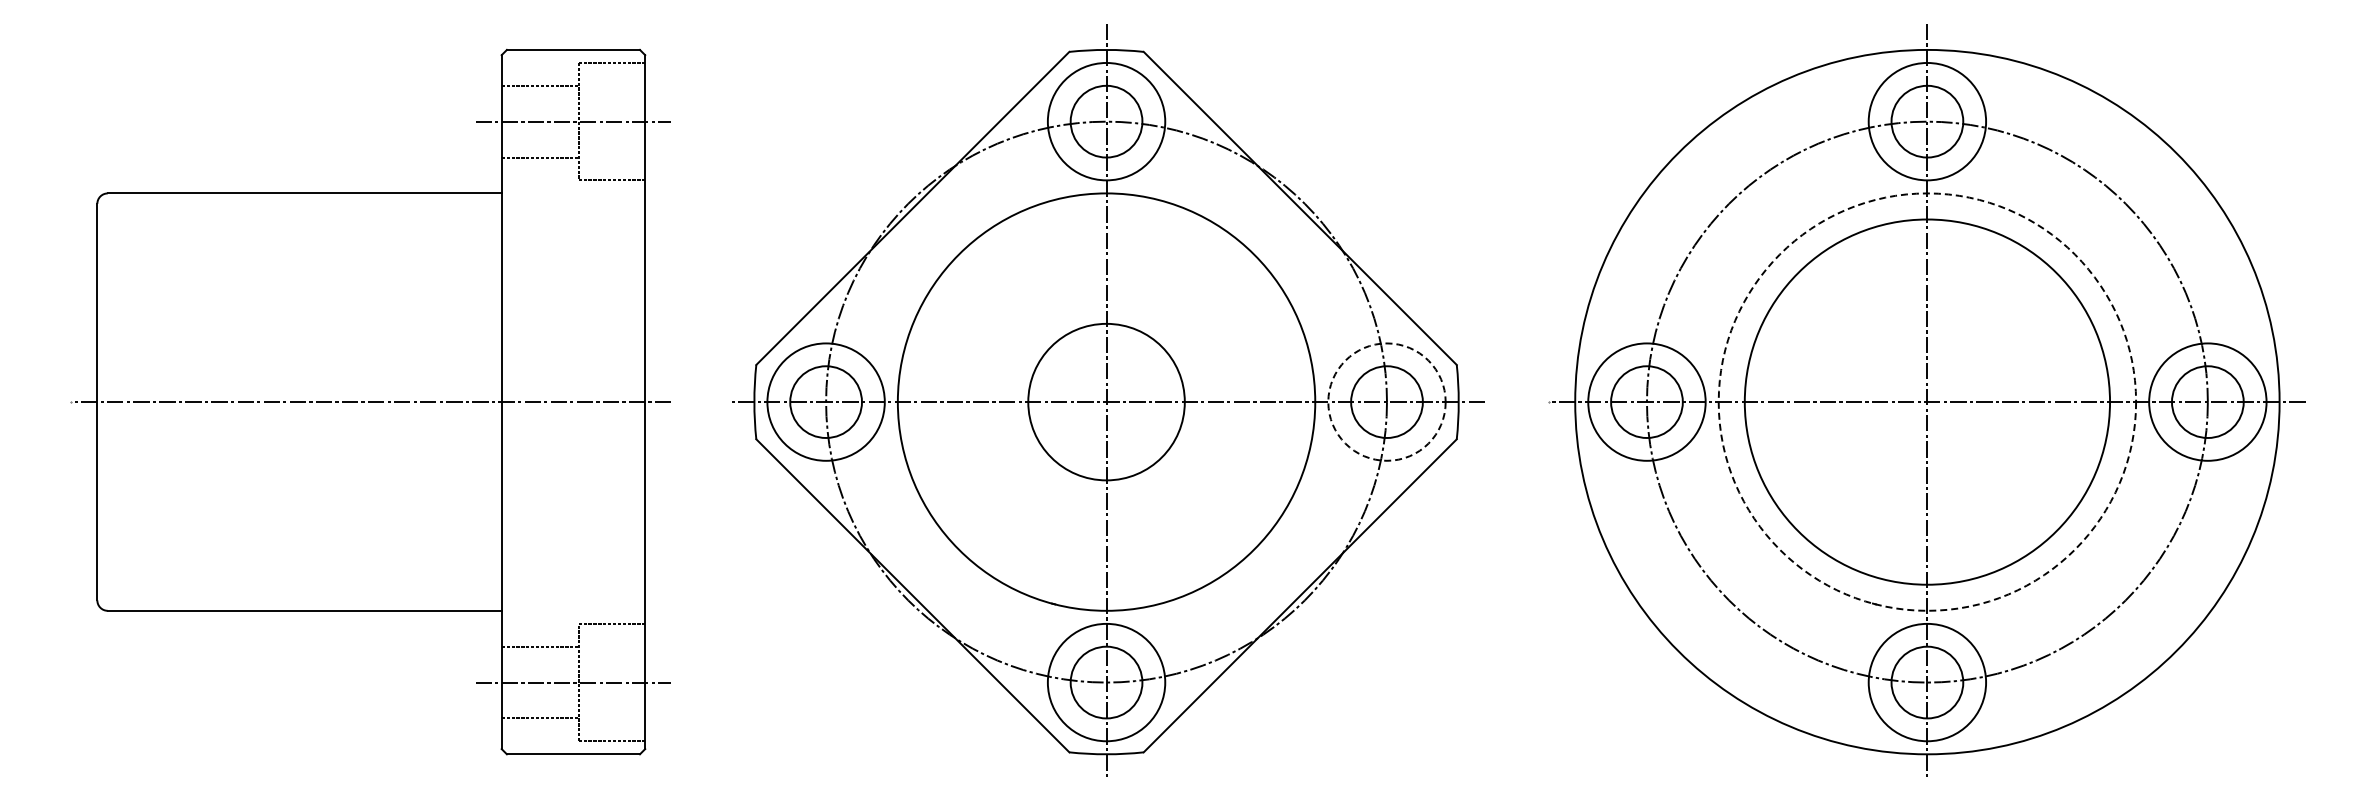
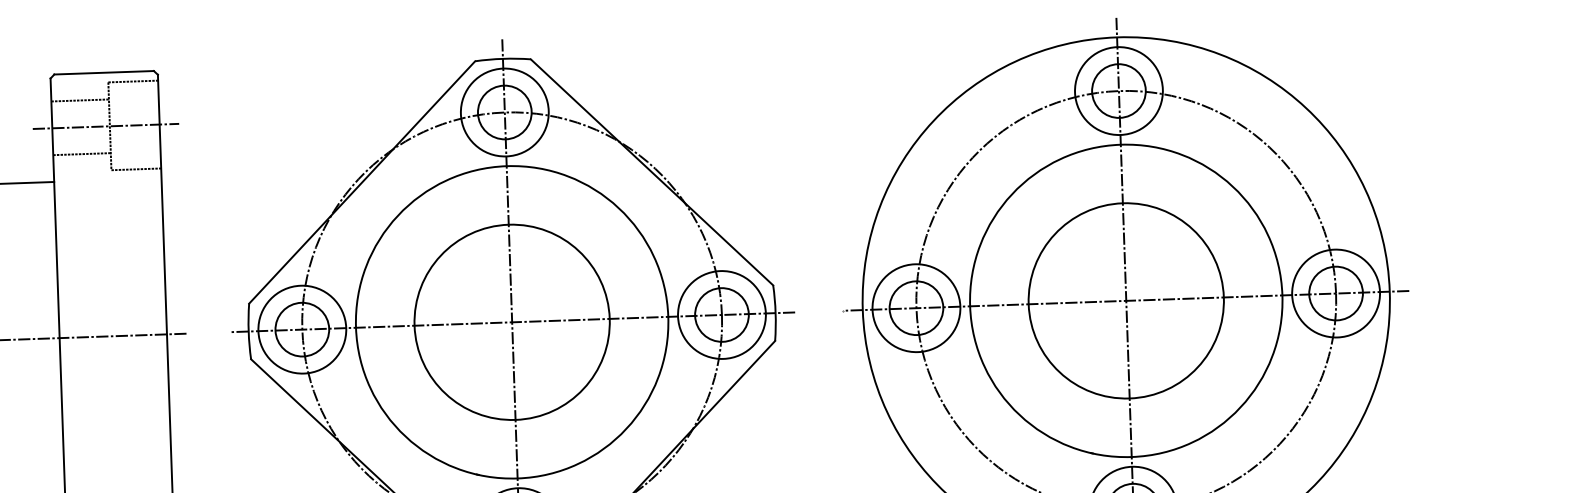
circle: (1106, 401) -> (512, 321), size x1.67
circle: (1386, 401) -> (721, 314), dashed -> solid
circle: (1926, 401) -> (1125, 300), size x0.71
circle: (1927, 401) -> (1126, 300), dashed -> solid

